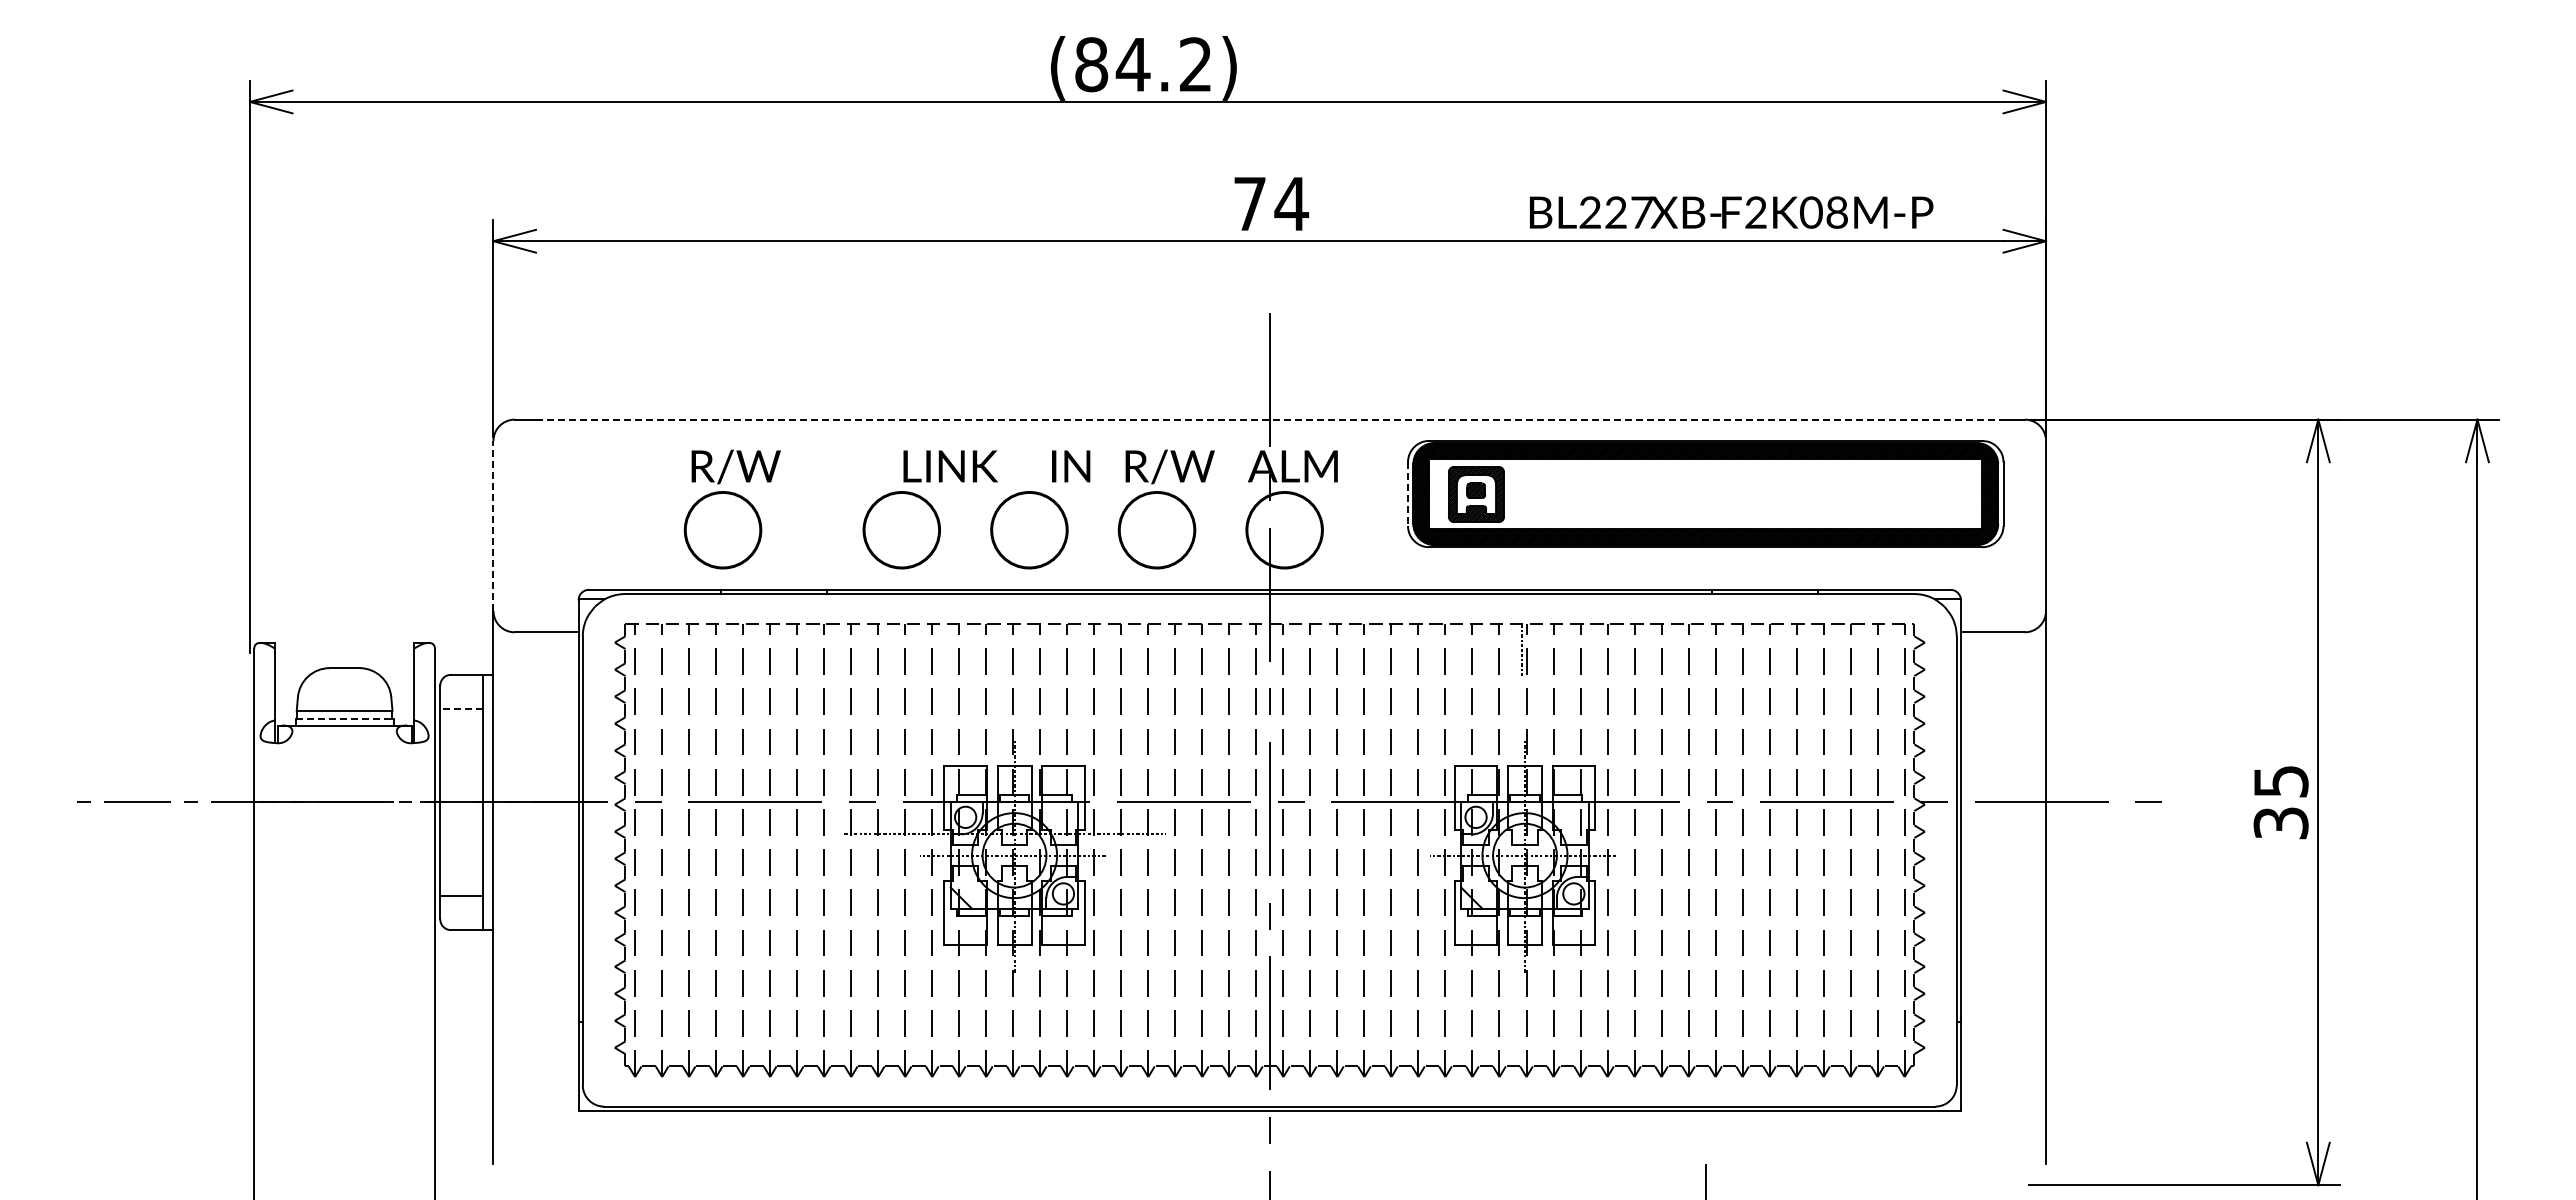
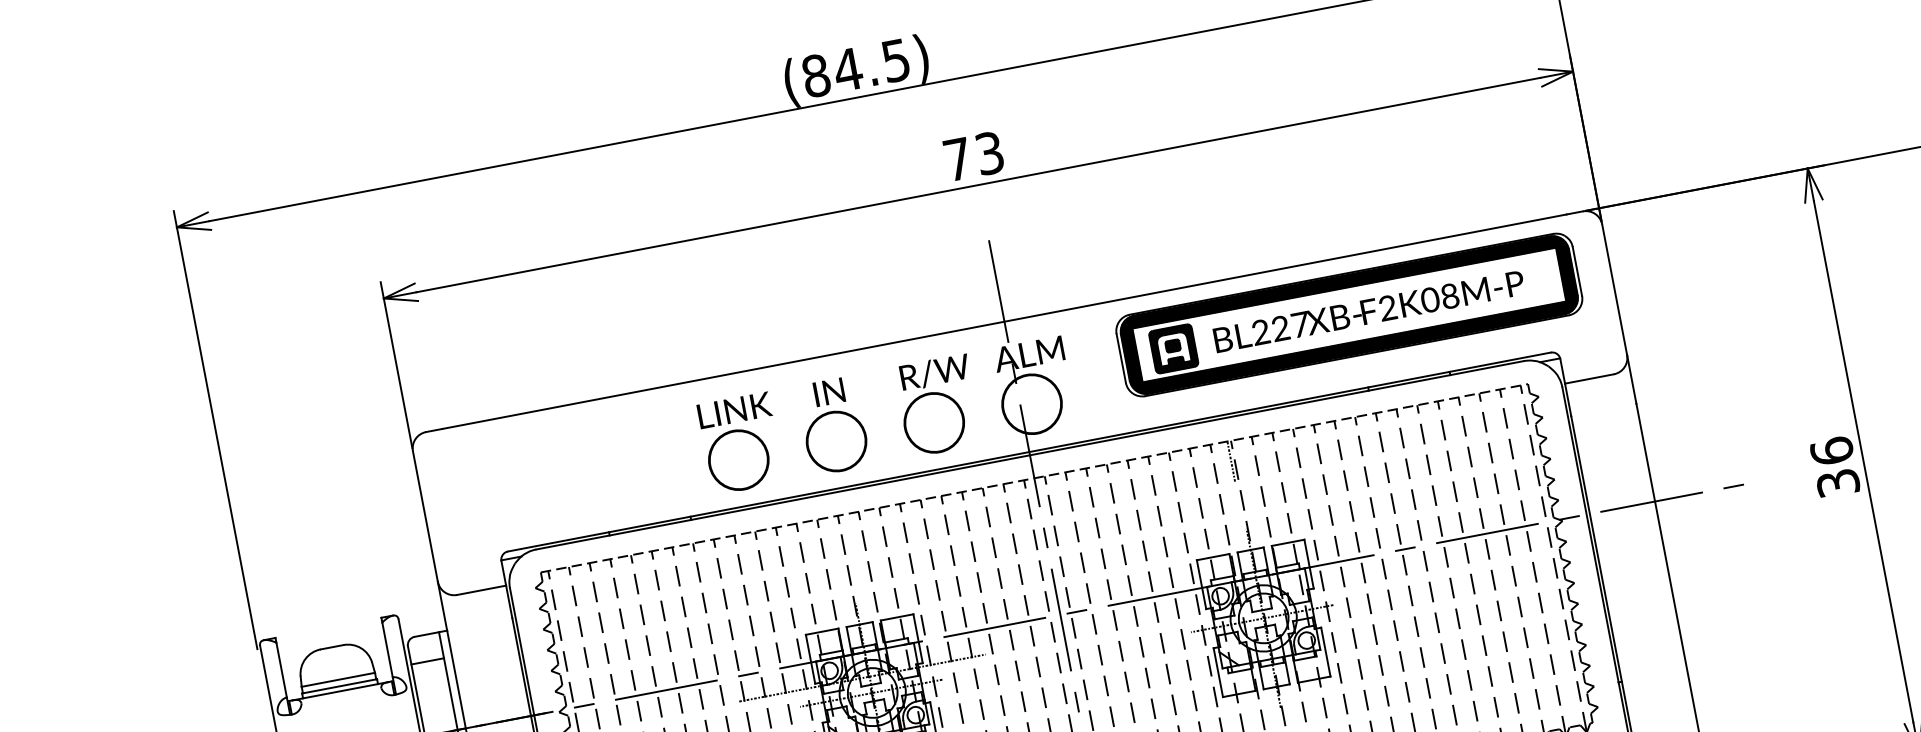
text: (1195, 64) -> (895, 60), (84.2) -> (84.5)
text: (1291, 203) -> (989, 152), 74 -> 73
text: (1731, 212) -> (1369, 311), moved
line: (1269, 419) -> (1004, 321), dashed -> solid
text: (950, 466) -> (734, 410), moved
text: (1071, 466) -> (829, 392), moved
line: (1408, 494) -> (1121, 358), dashed -> solid
part: (731, 509) -> (605, 469), removed
line: (493, 525) -> (425, 516), dashed -> solid
line: (461, 708) -> (427, 661), dashed -> solid
line: (344, 719) -> (339, 686), dashed -> solid
text: (2280, 780) -> (1831, 450), 35 -> 36

